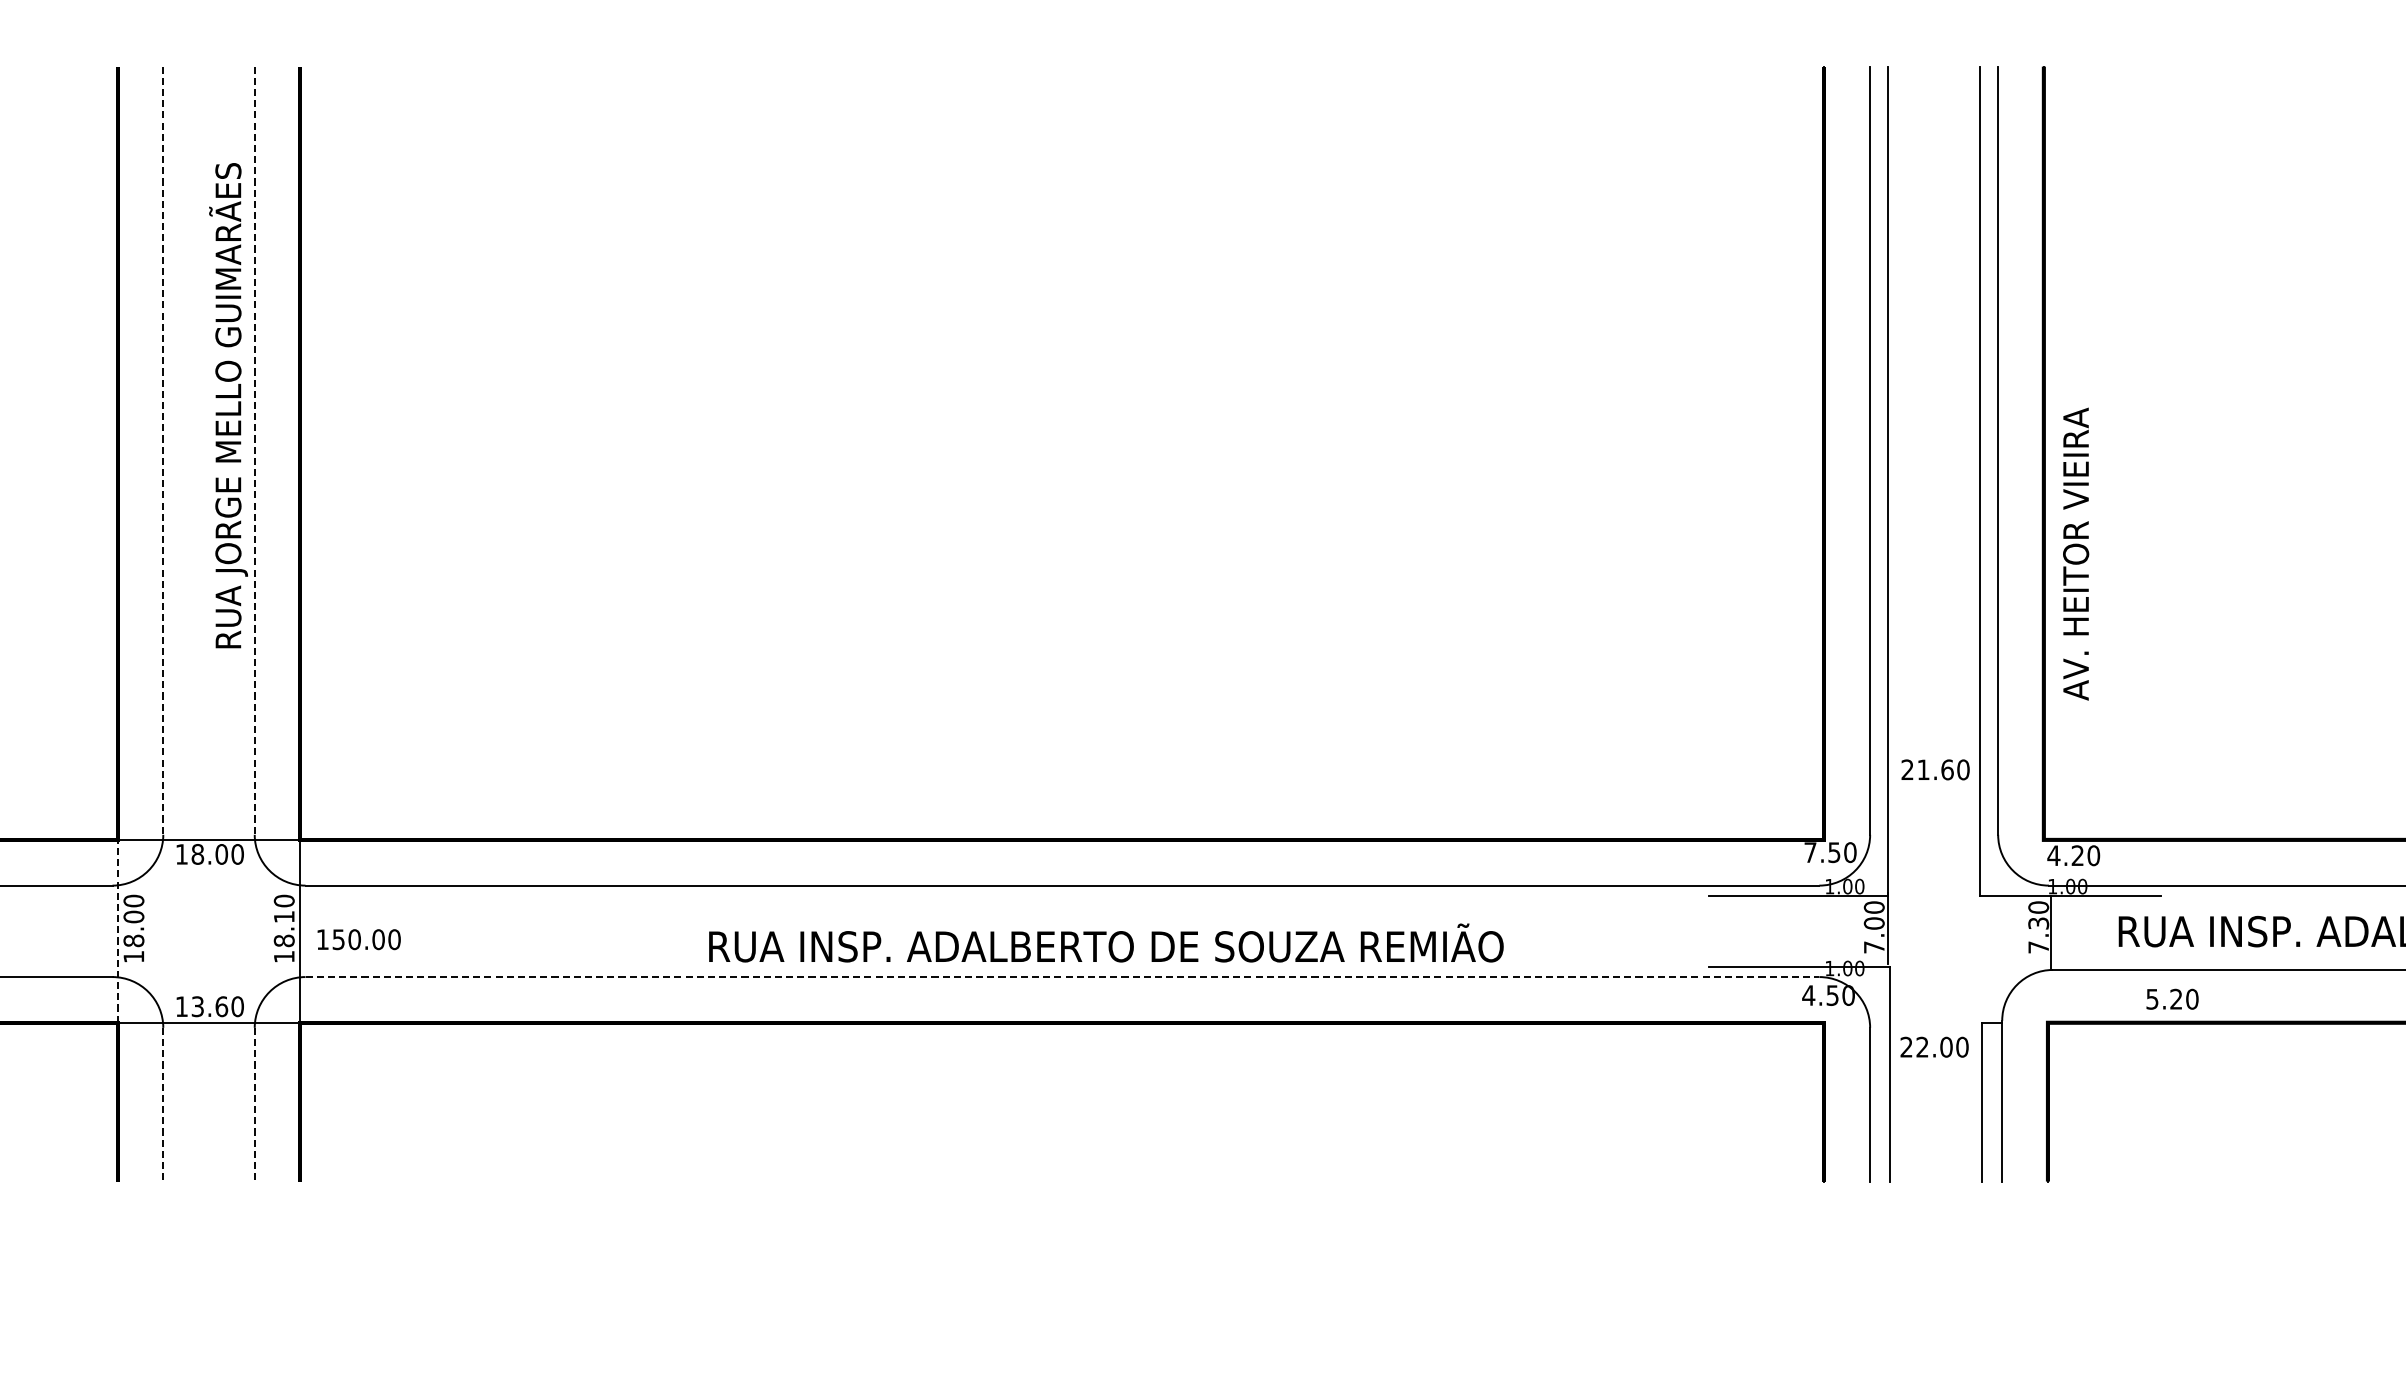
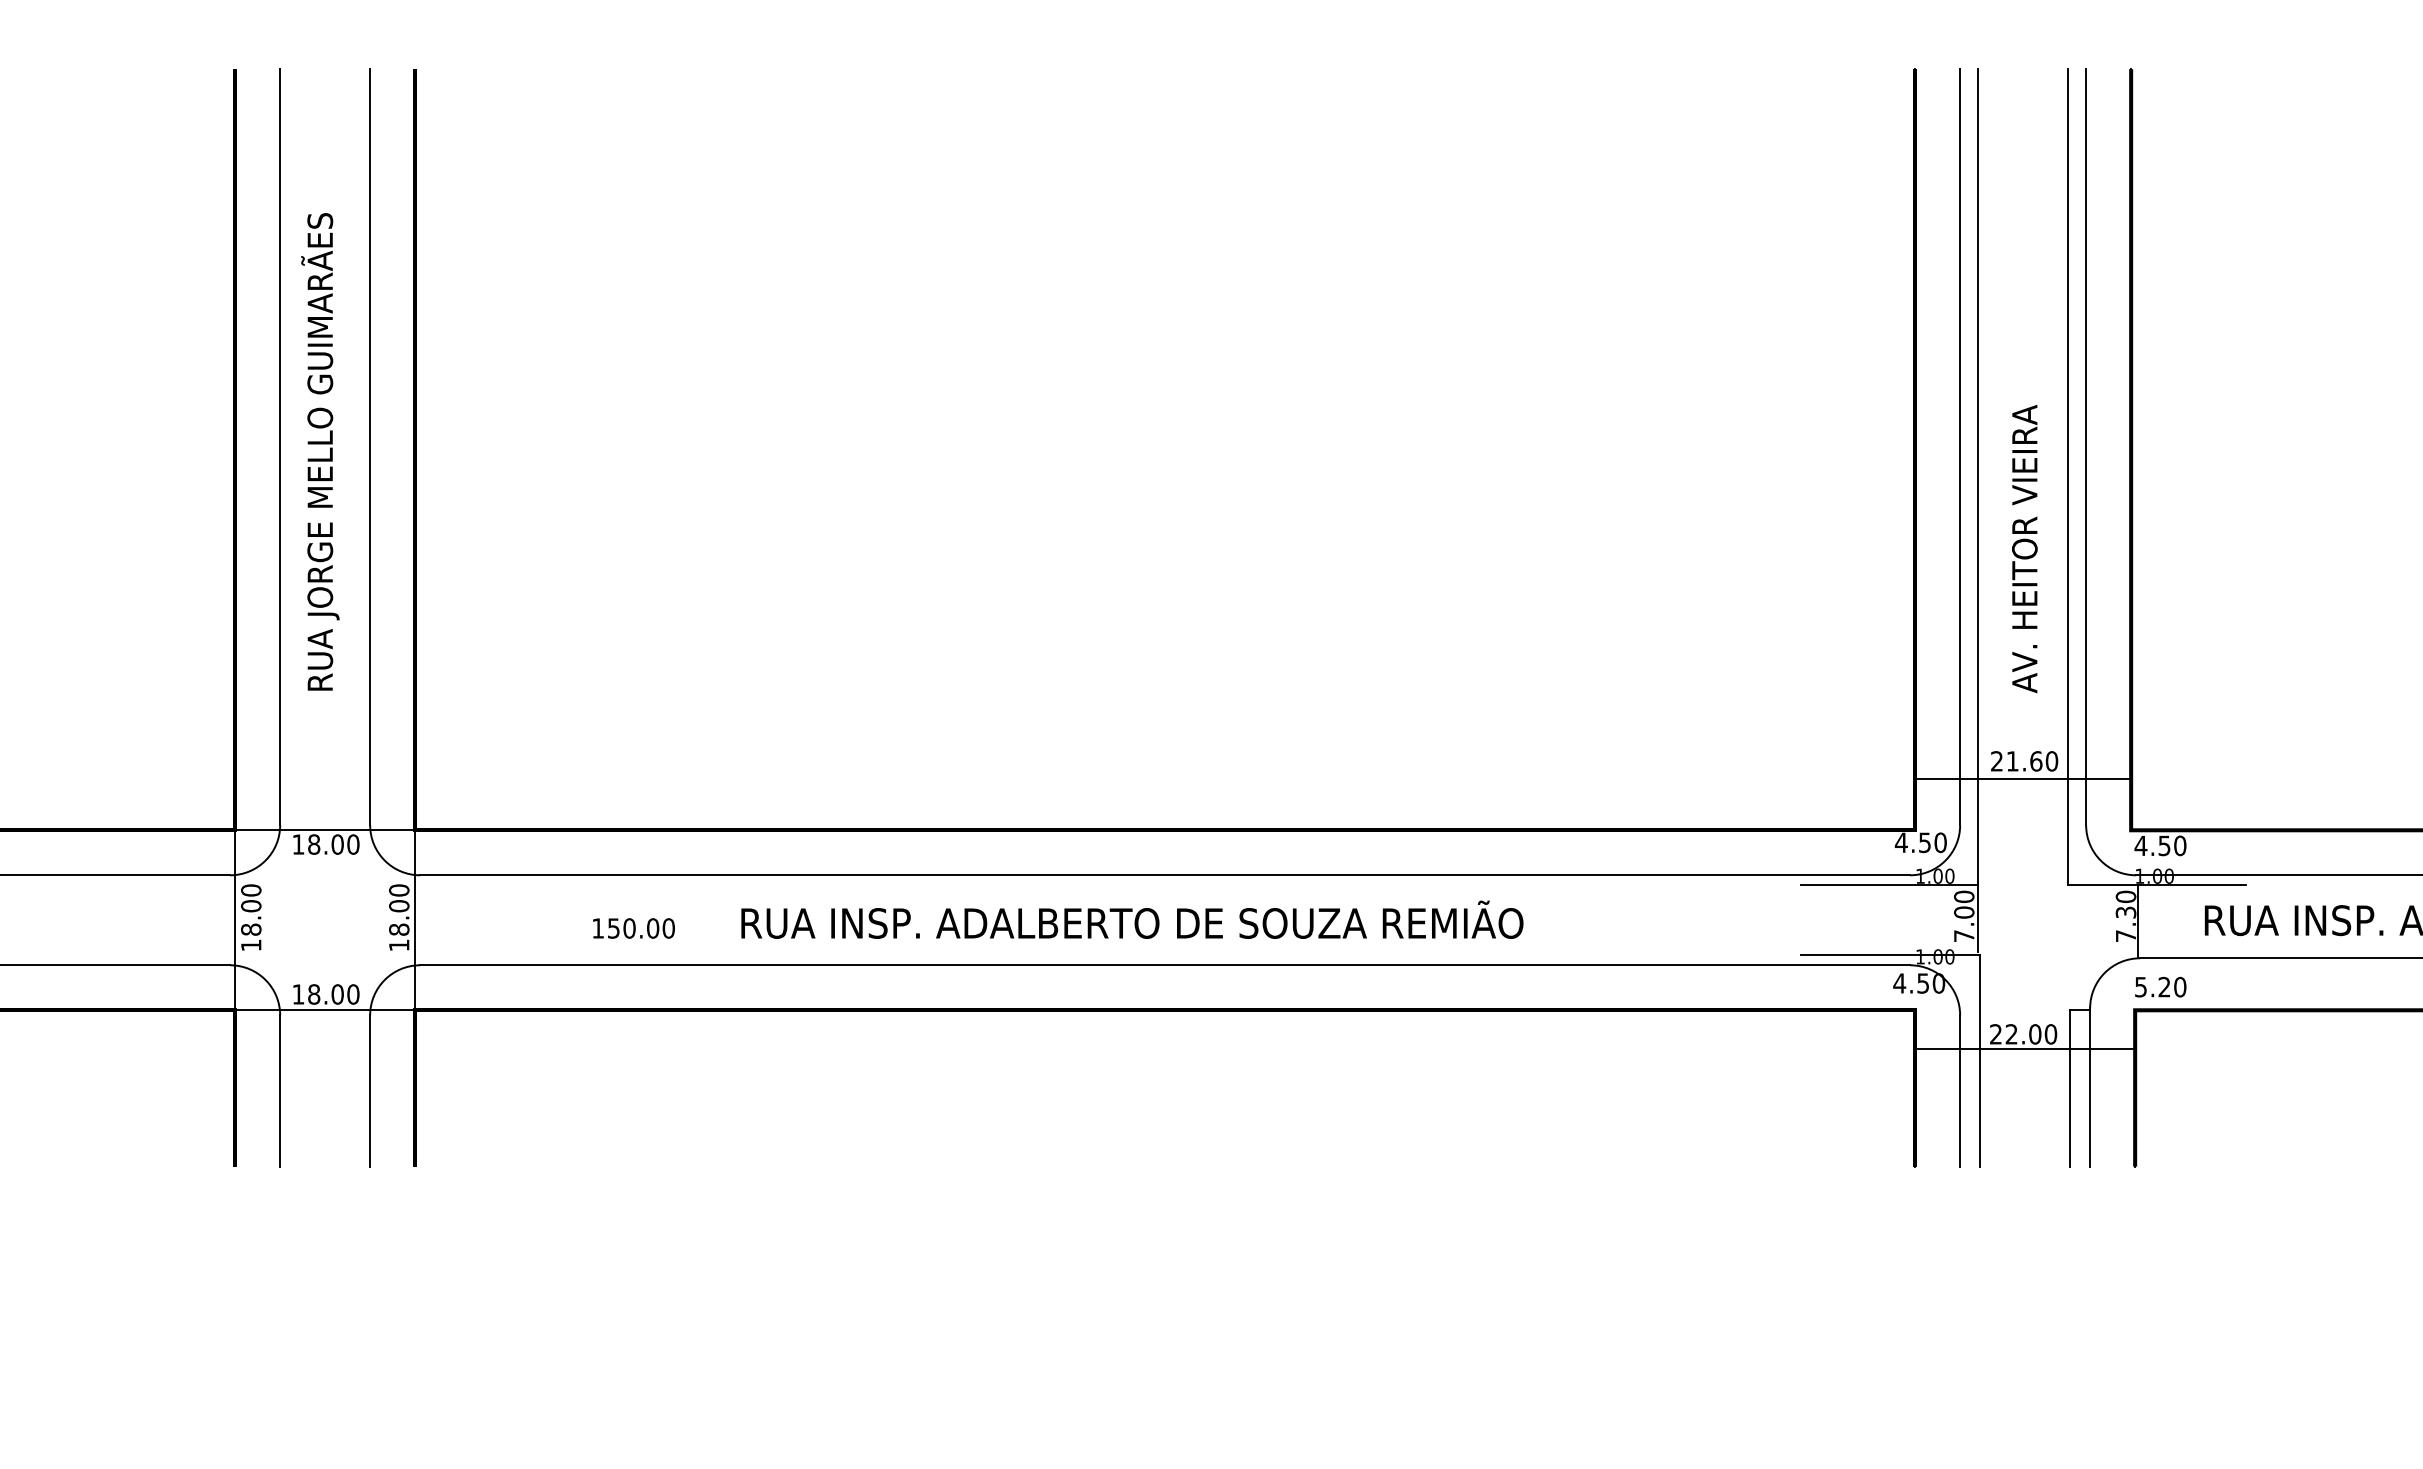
text: (228, 405) -> (320, 451), moved
line: (163, 450) -> (280, 447), dashed -> solid
line: (255, 450) -> (370, 447), dashed -> solid
text: (2075, 554) -> (2024, 549), moved
line: (1934, 787) -> (2023, 778), added
text: (1809, 852) -> (1900, 842), 7.50 -> 4.50
text: (2077, 855) -> (2164, 845), 4.20 -> 4.50
text: (284, 917) -> (399, 906), 18.10 -> 18.00
line: (117, 931) -> (235, 920), dashed -> solid
text: (358, 939) -> (633, 928), moved
text: (1106, 942) -> (1132, 919), moved
line: (1062, 977) -> (1165, 965), dashed -> solid
text: (2172, 998) -> (2160, 986), moved
text: (209, 1006) -> (325, 994), 13.60 -> 18.00
line: (1935, 1062) -> (2024, 1049), added
line: (163, 1104) -> (280, 1090), dashed -> solid
line: (255, 1104) -> (370, 1090), dashed -> solid

